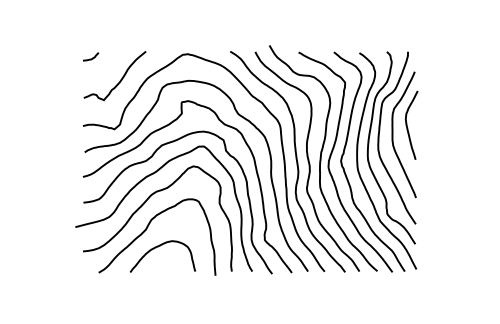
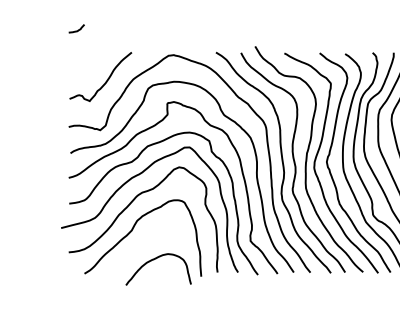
curve: (92, 57) -> (78, 29), moved
curve: (158, 247) -> (154, 260), moved

